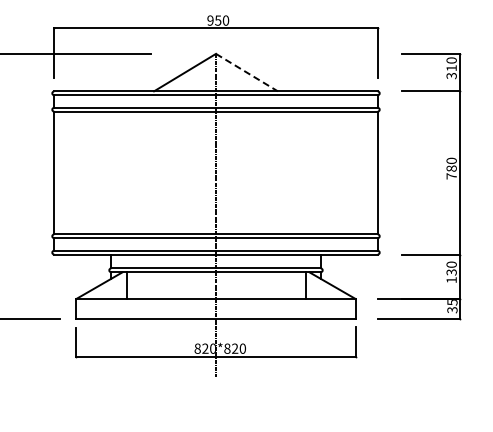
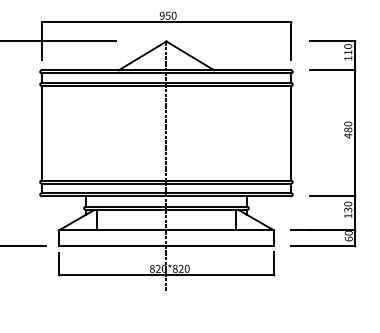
line: (247, 72) -> (190, 55), dashed -> solid
text: (451, 76) -> (348, 58), 310 -> 110
text: (451, 176) -> (348, 136), 780 -> 480
text: (452, 306) -> (348, 236), 35 -> 60

